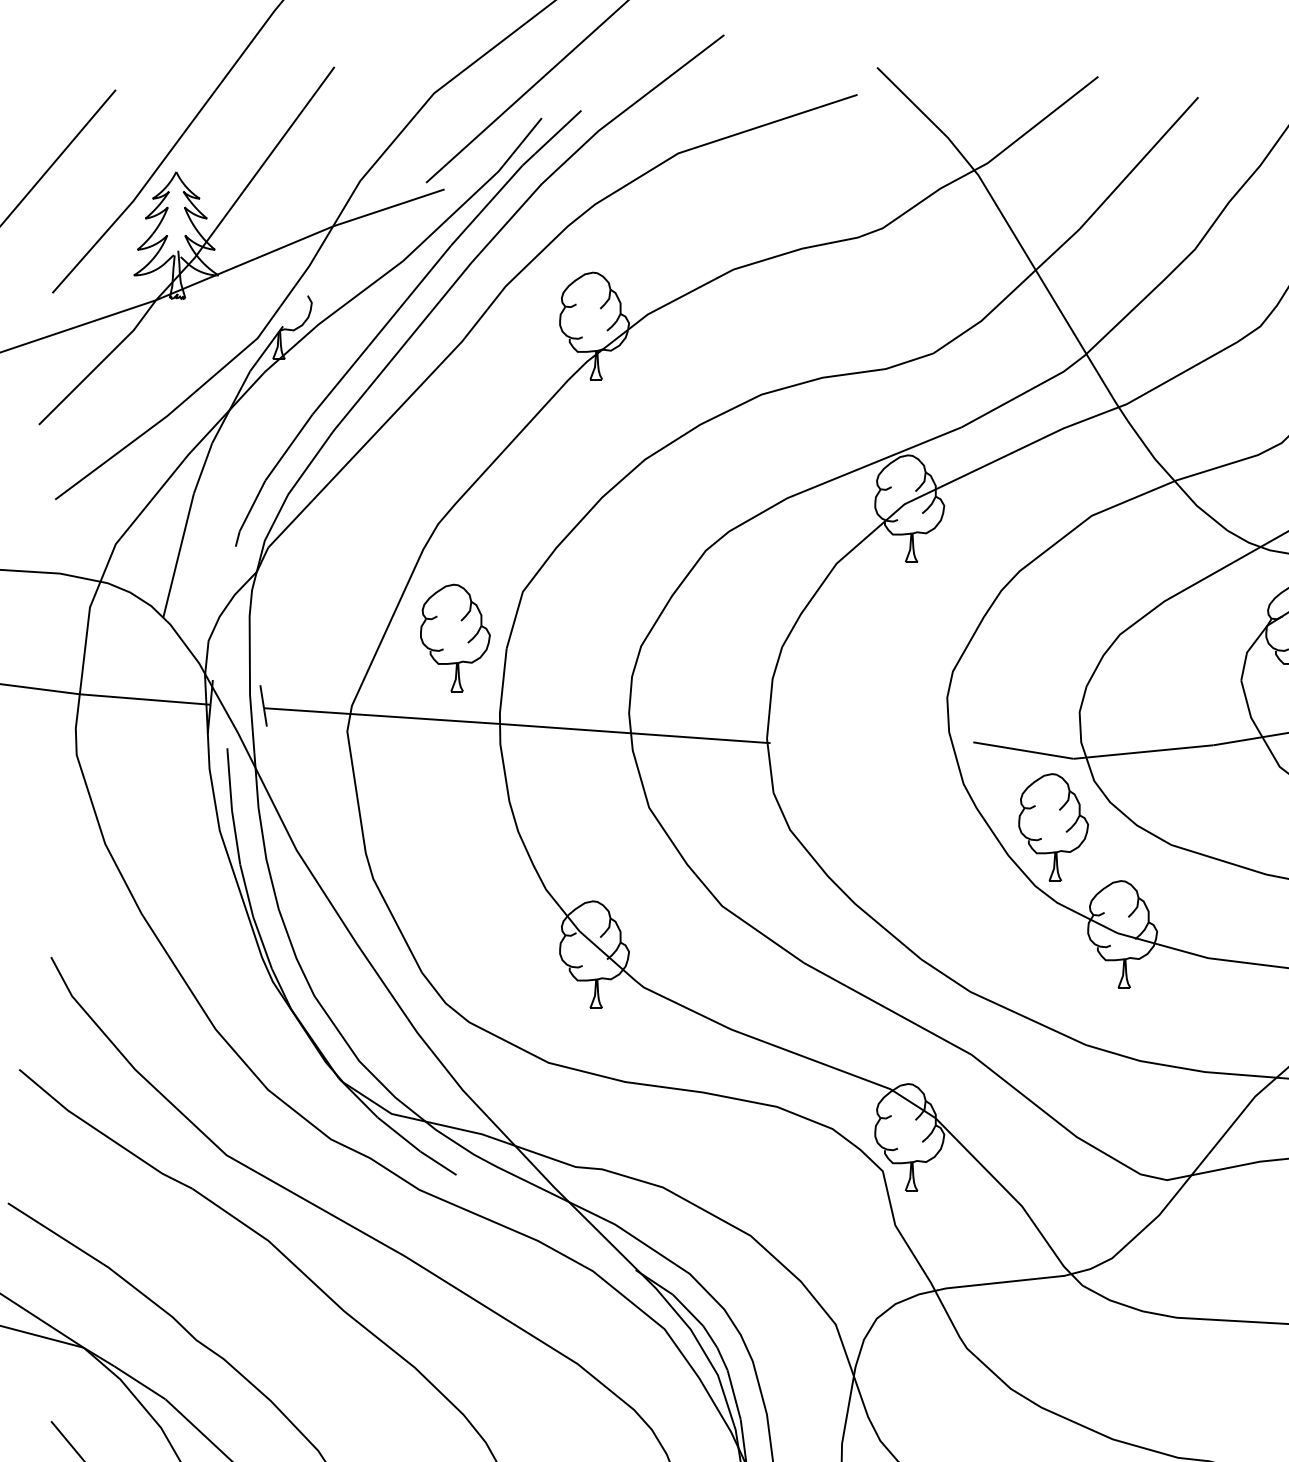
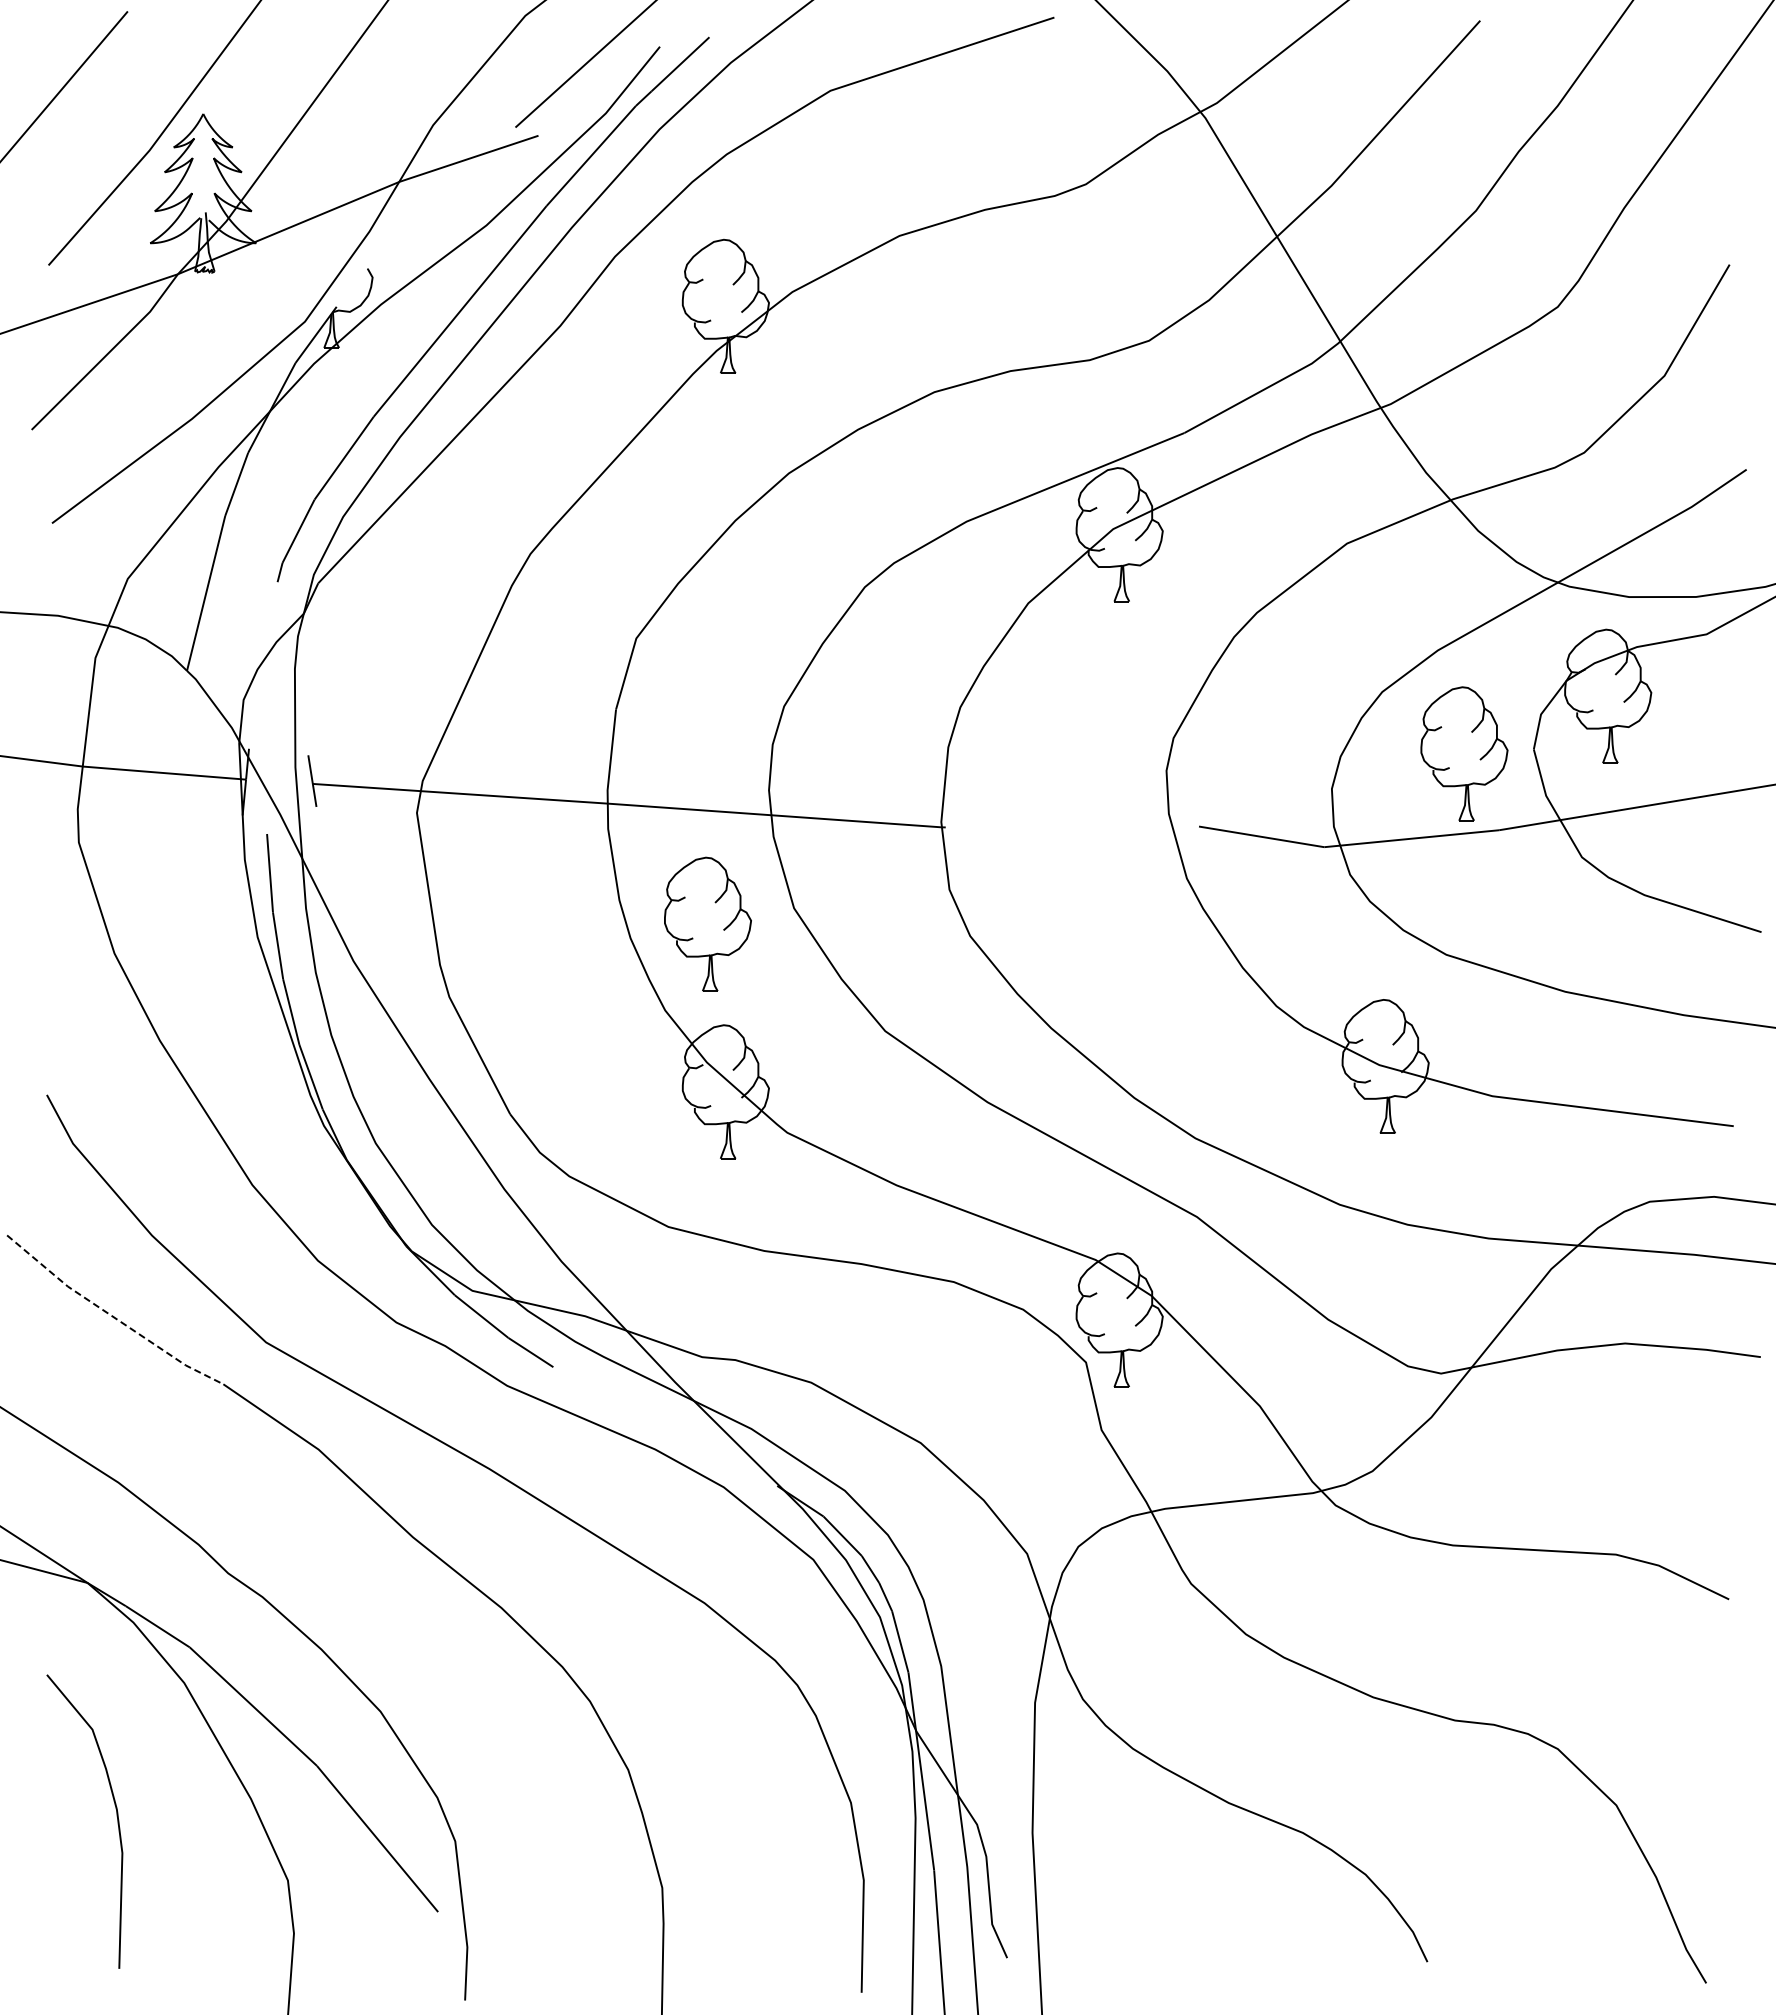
part: (455, 637) -> (707, 923), moved
part: (1053, 827) -> (1464, 753), moved
line: (102, 1133) -> (111, 1315), solid -> dashed

